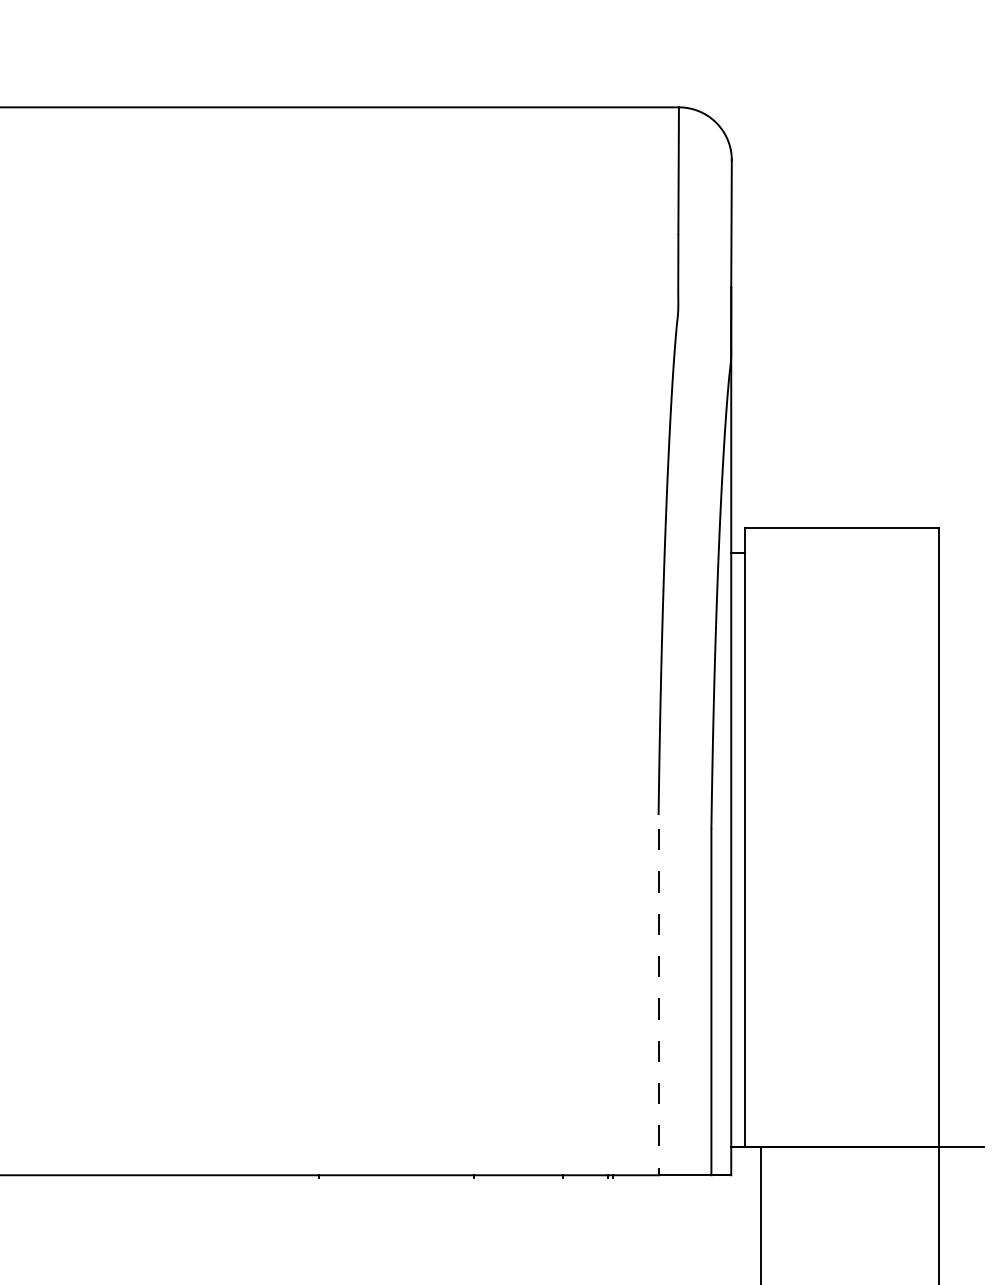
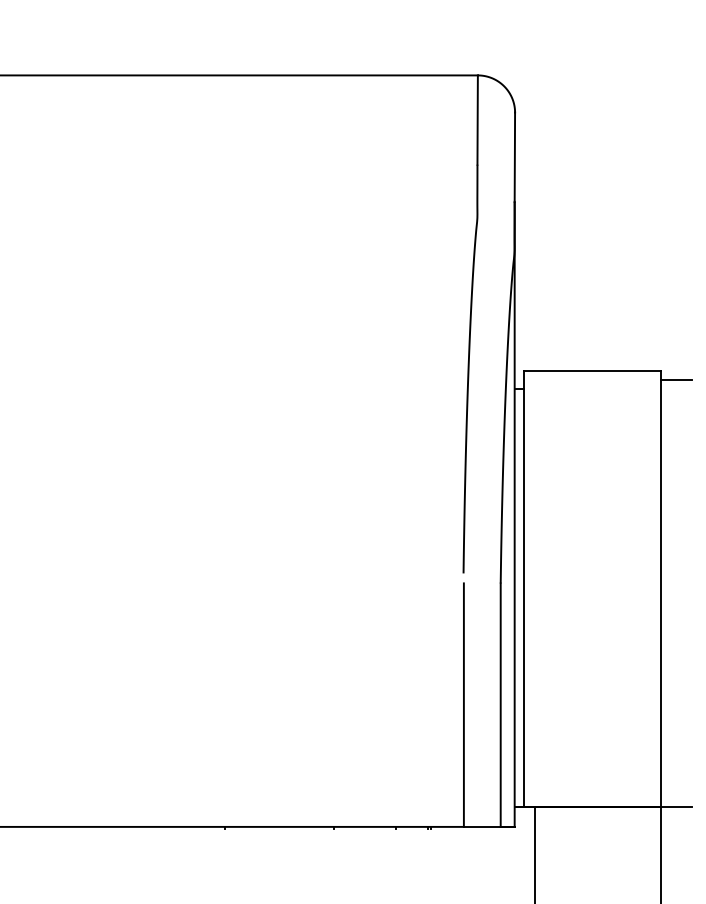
line: (961, 540) -> (676, 380), added
line: (659, 1002) -> (464, 705), dashed -> solid

